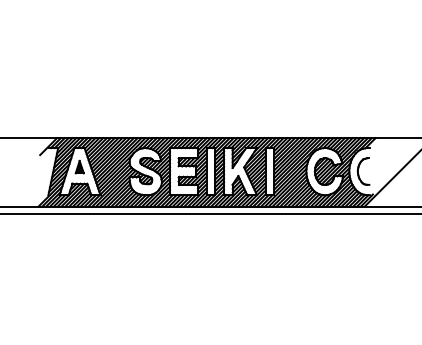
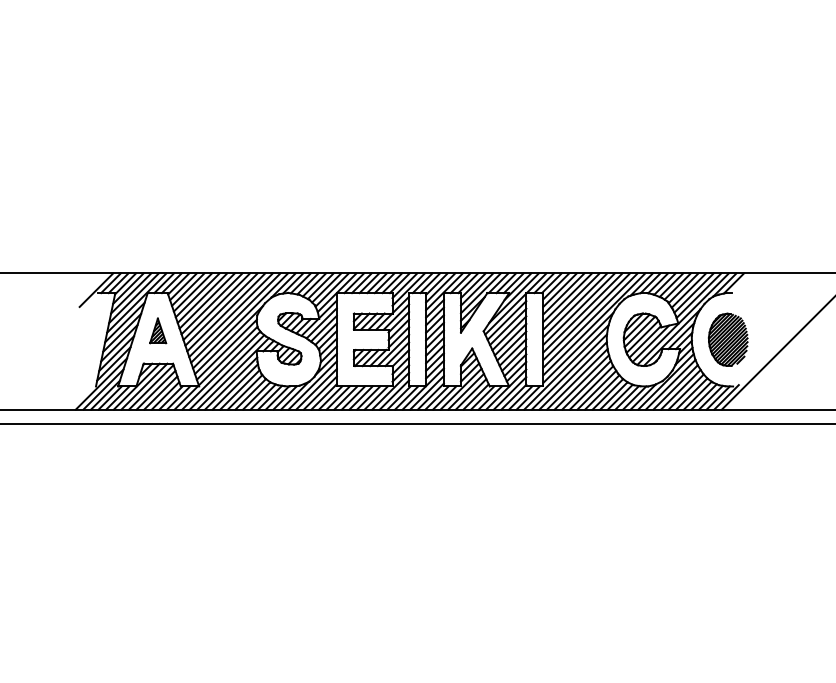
hatch: (367, 171) -> (727, 339), added

